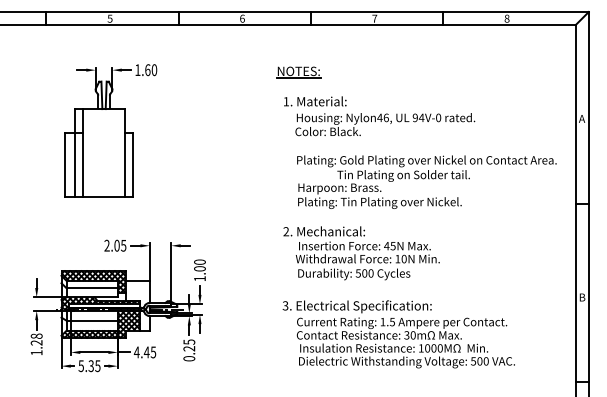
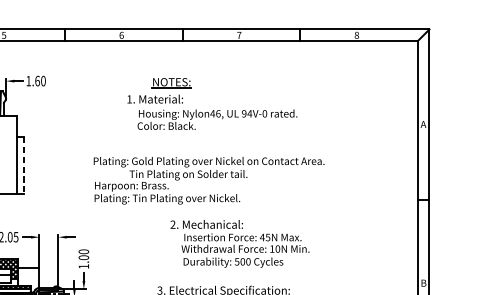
text: (379, 116) -> (212, 112), moved
line: (132, 165) -> (23, 165), solid -> dashed
text: (426, 181) -> (208, 180), moved
text: (361, 253) -> (239, 244), moved

